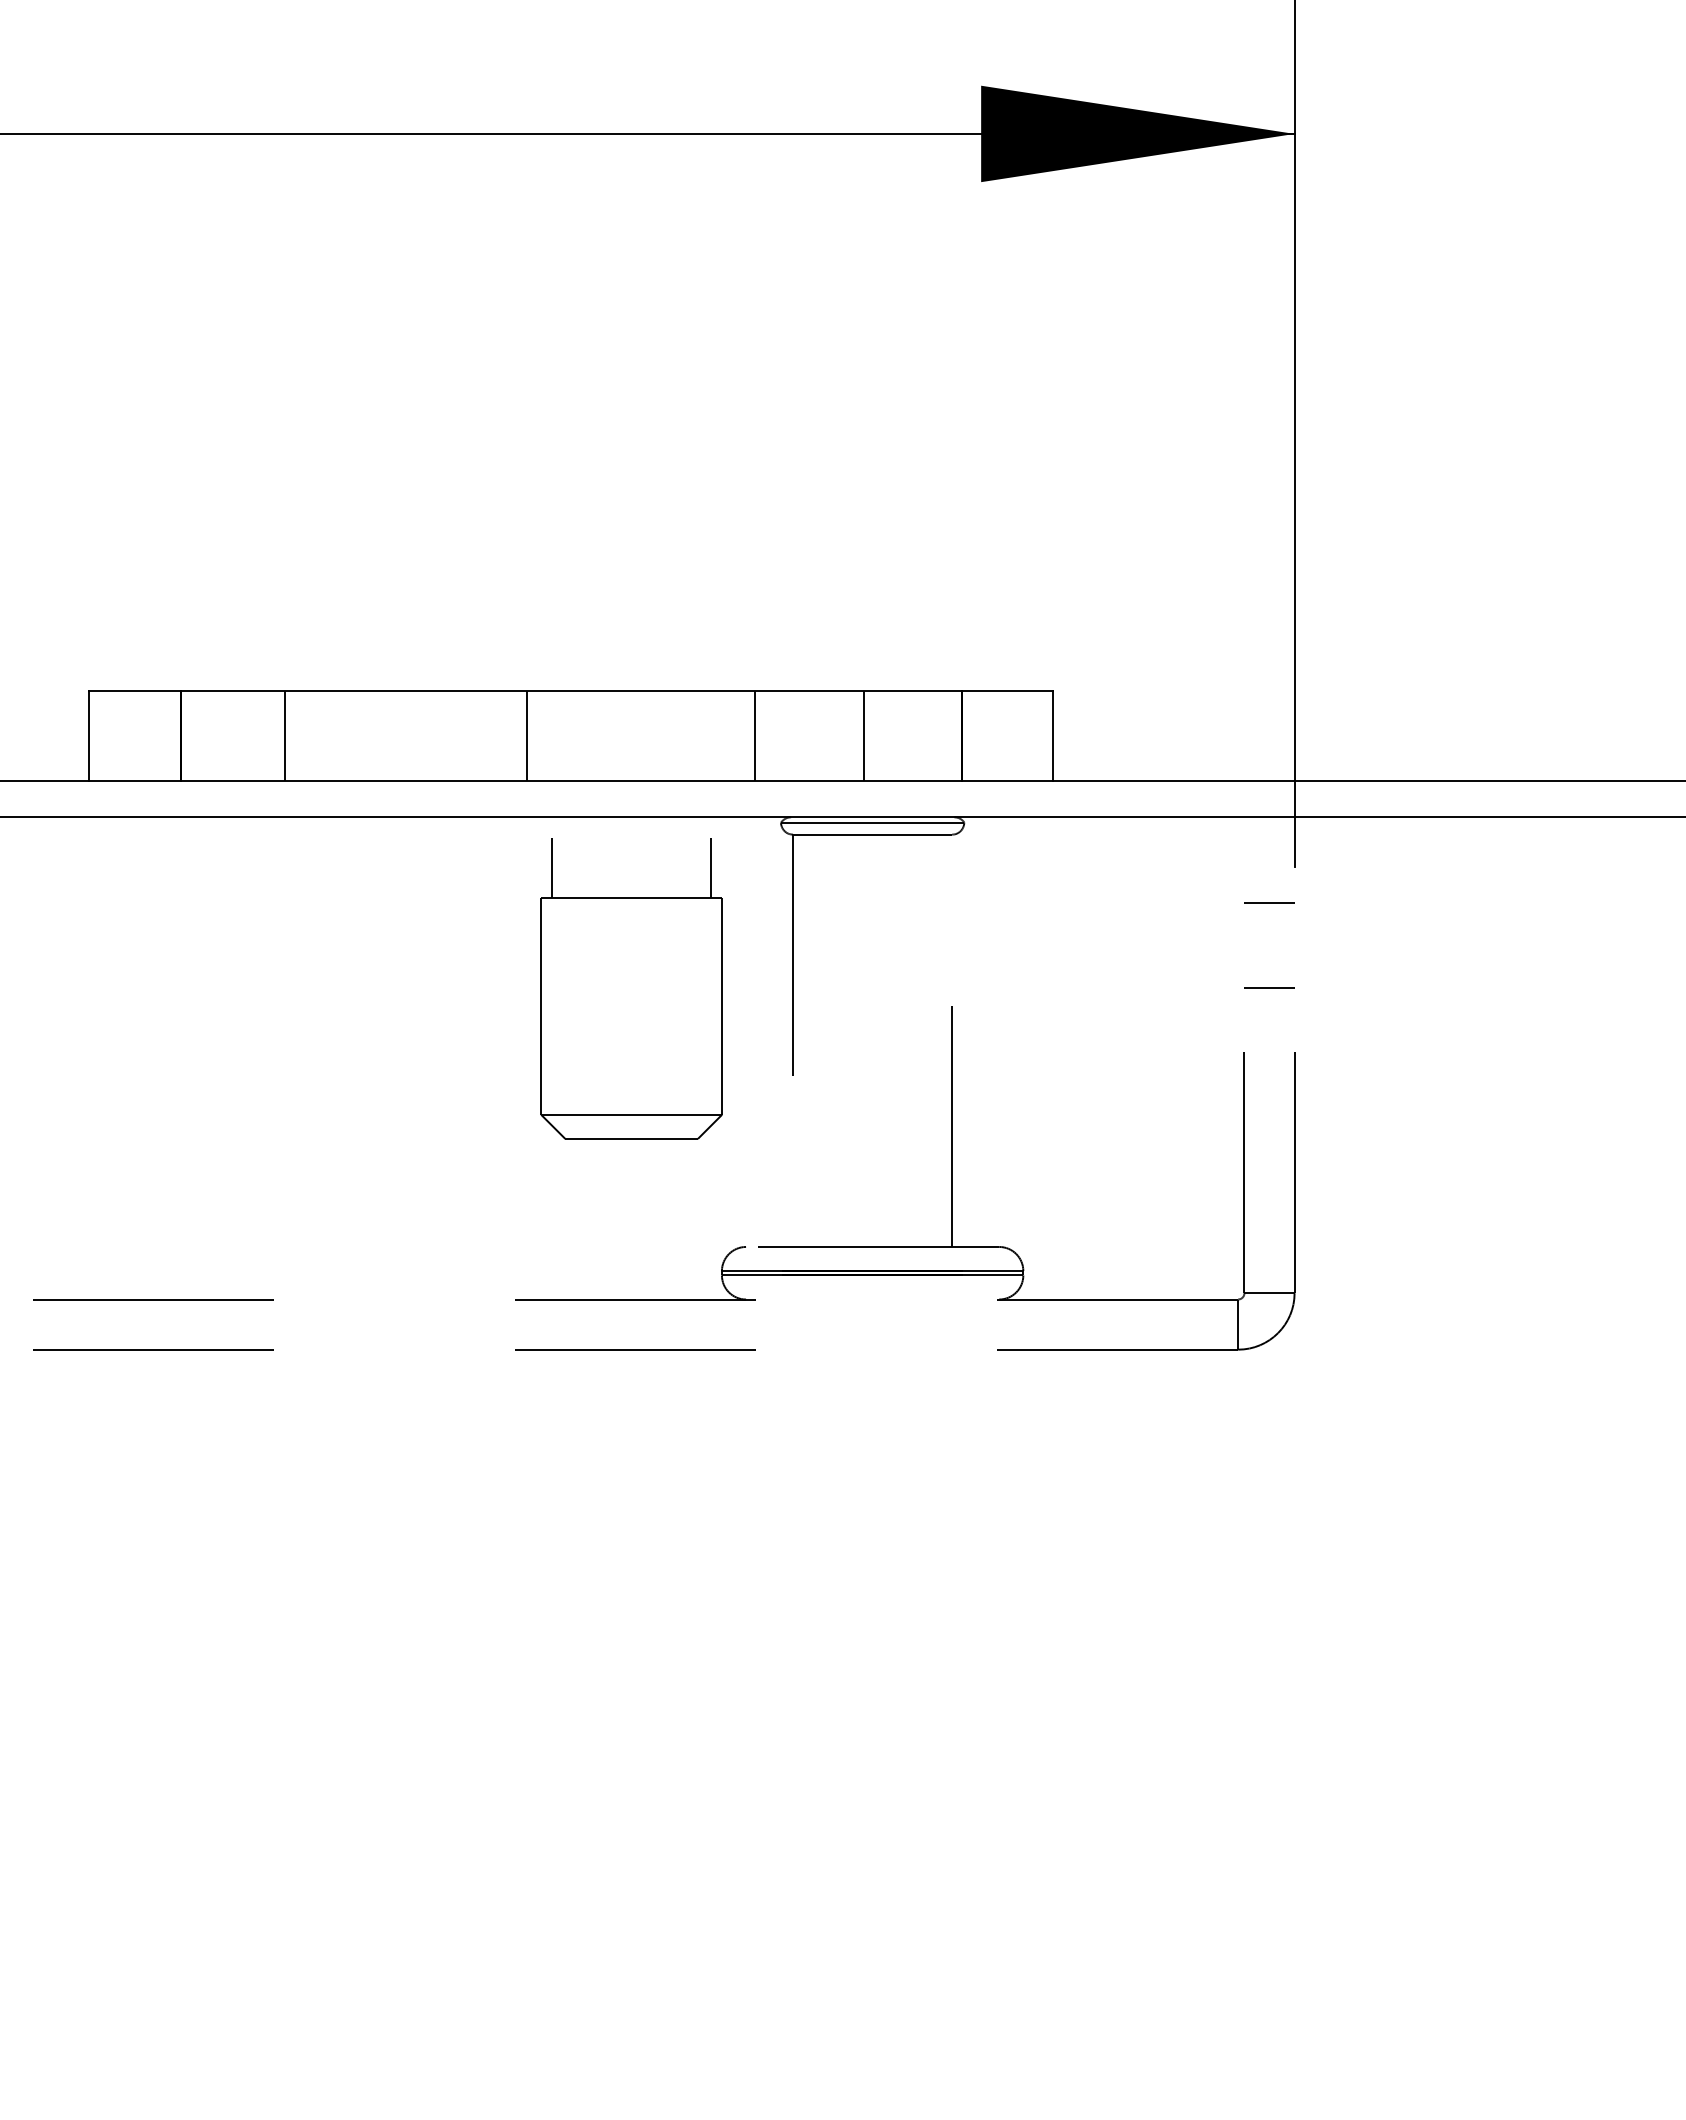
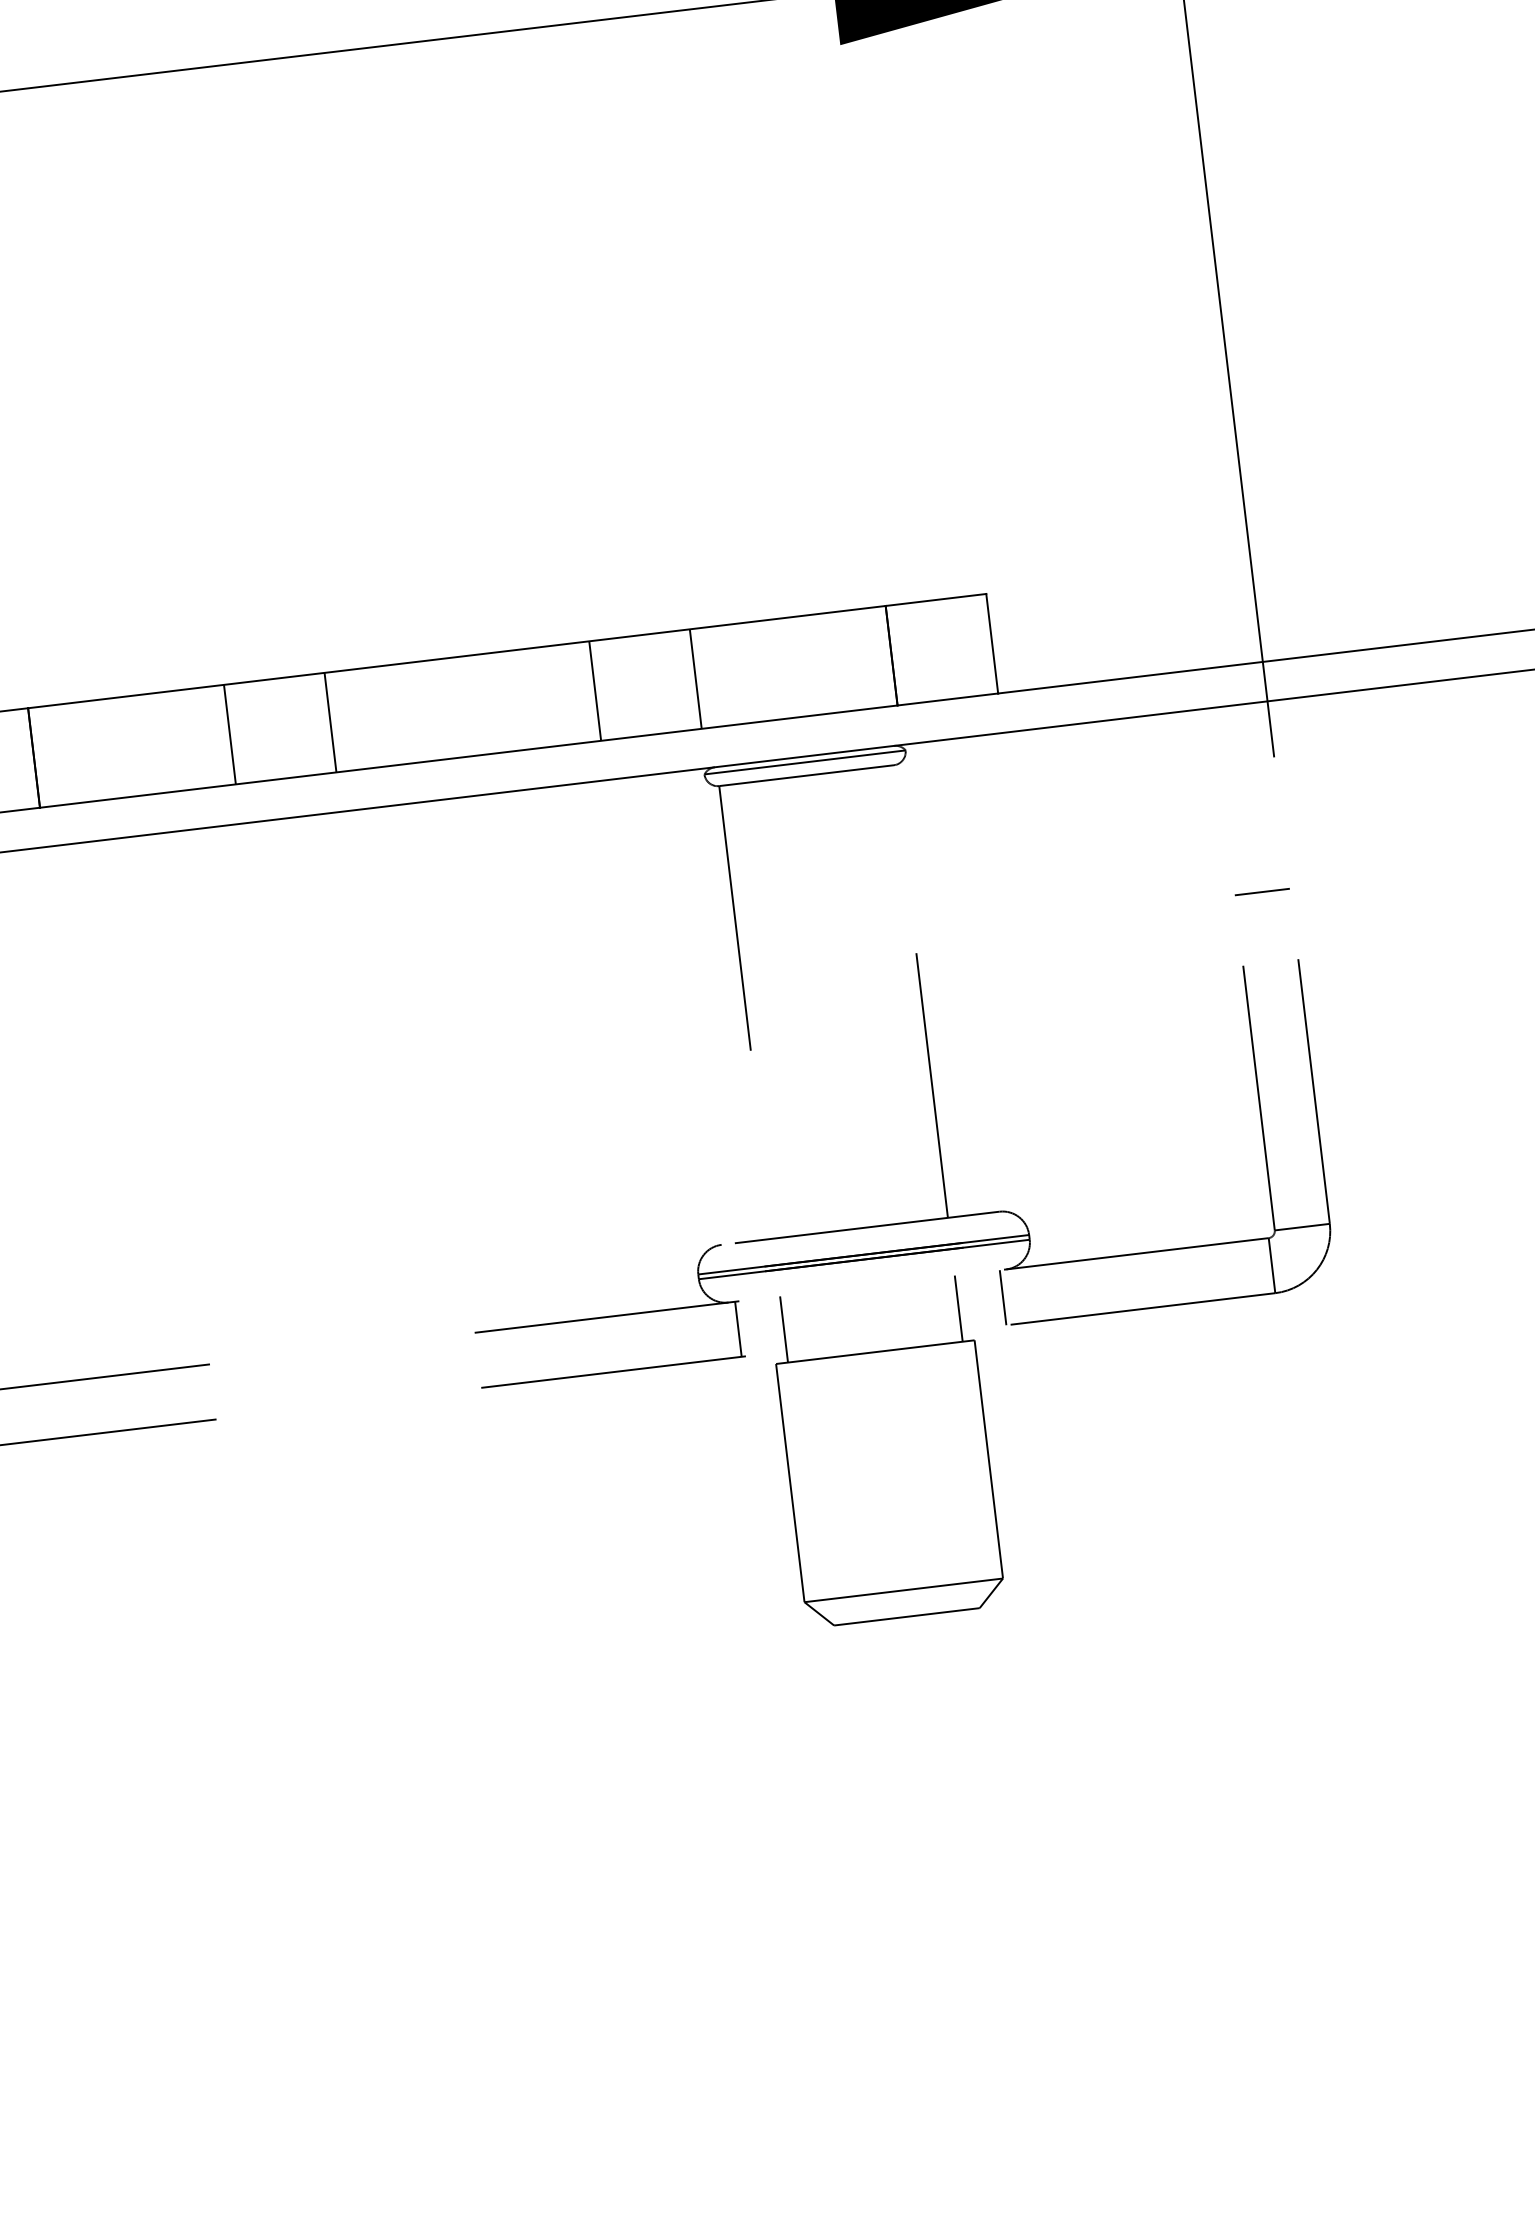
line: (285, 735) -> (230, 734), moved
line: (526, 735) -> (330, 722), moved
line: (754, 735) -> (594, 690), moved
line: (864, 735) -> (695, 678), moved
line: (1269, 902) -> (1251, 798), removed
part: (631, 988) -> (887, 1451), moved
line: (752, 1324) -> (738, 1329), added
line: (993, 1324) -> (1003, 1297), added

